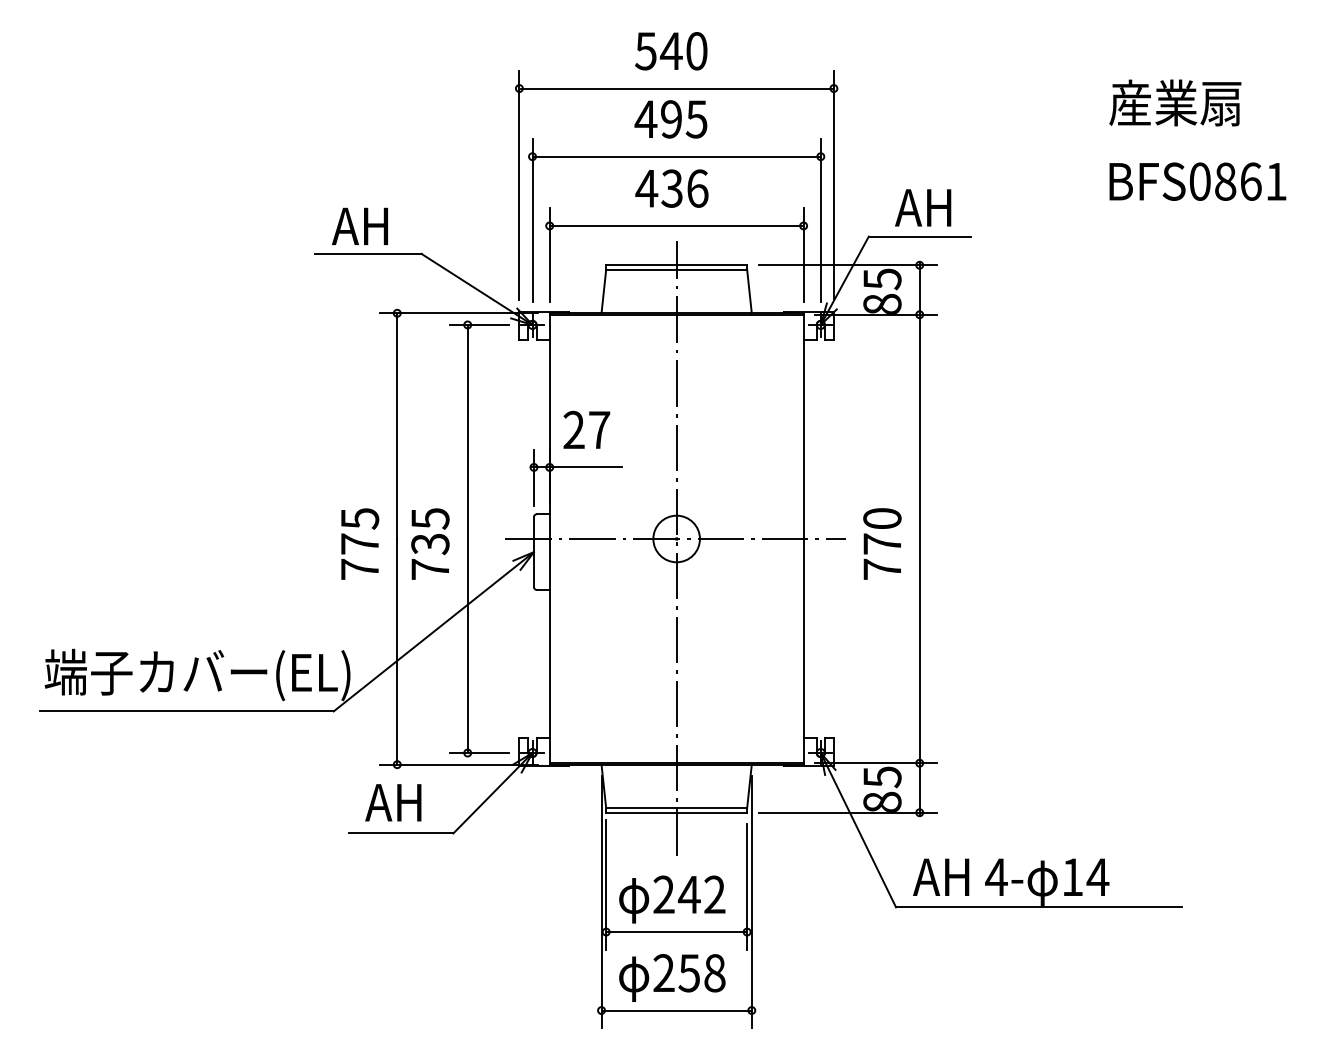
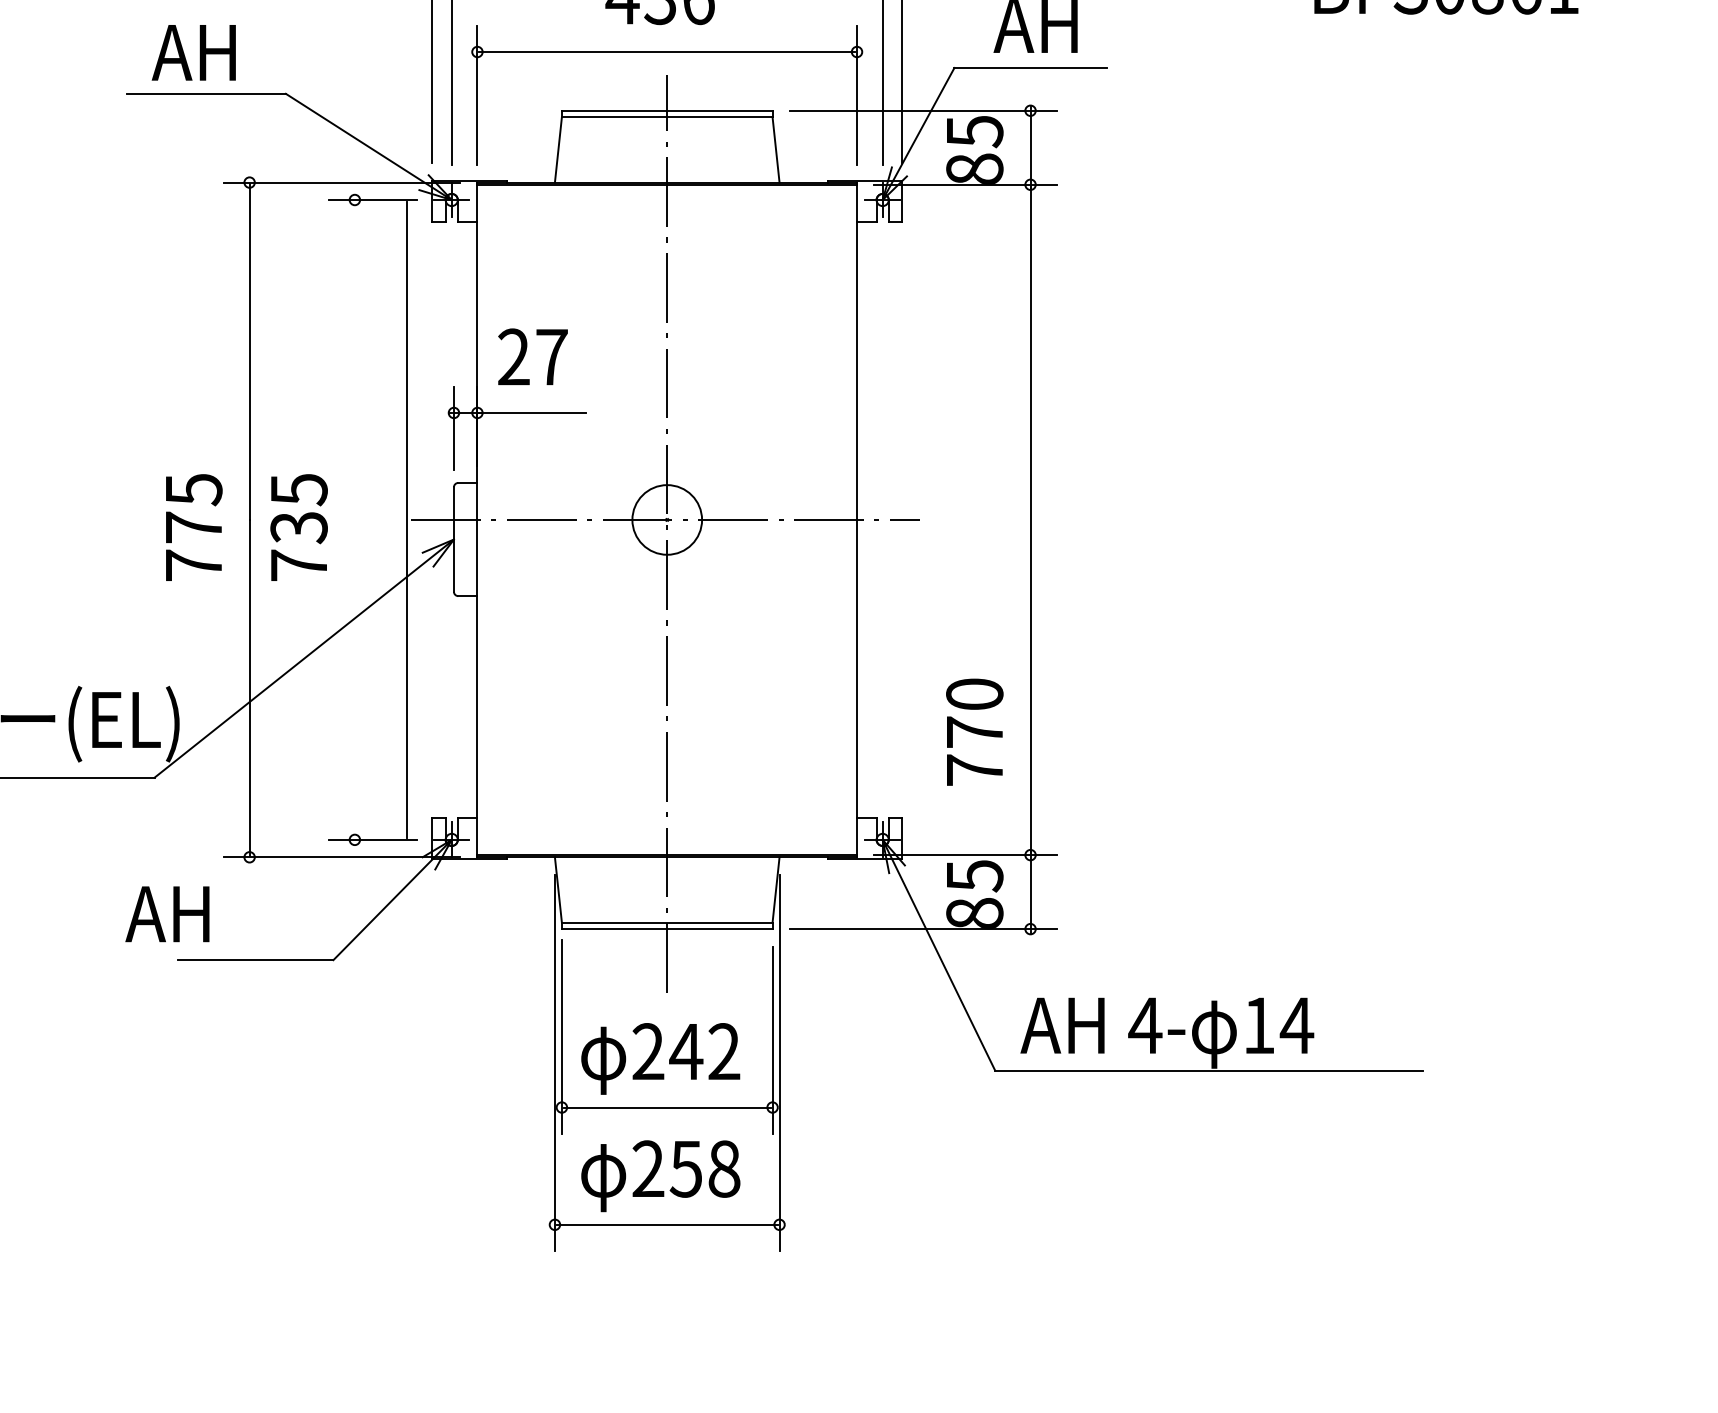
line: (467, 538) -> (406, 519), moved
text: (882, 543) -> (974, 731), moved
text: (393, 802) -> (167, 913), moved

